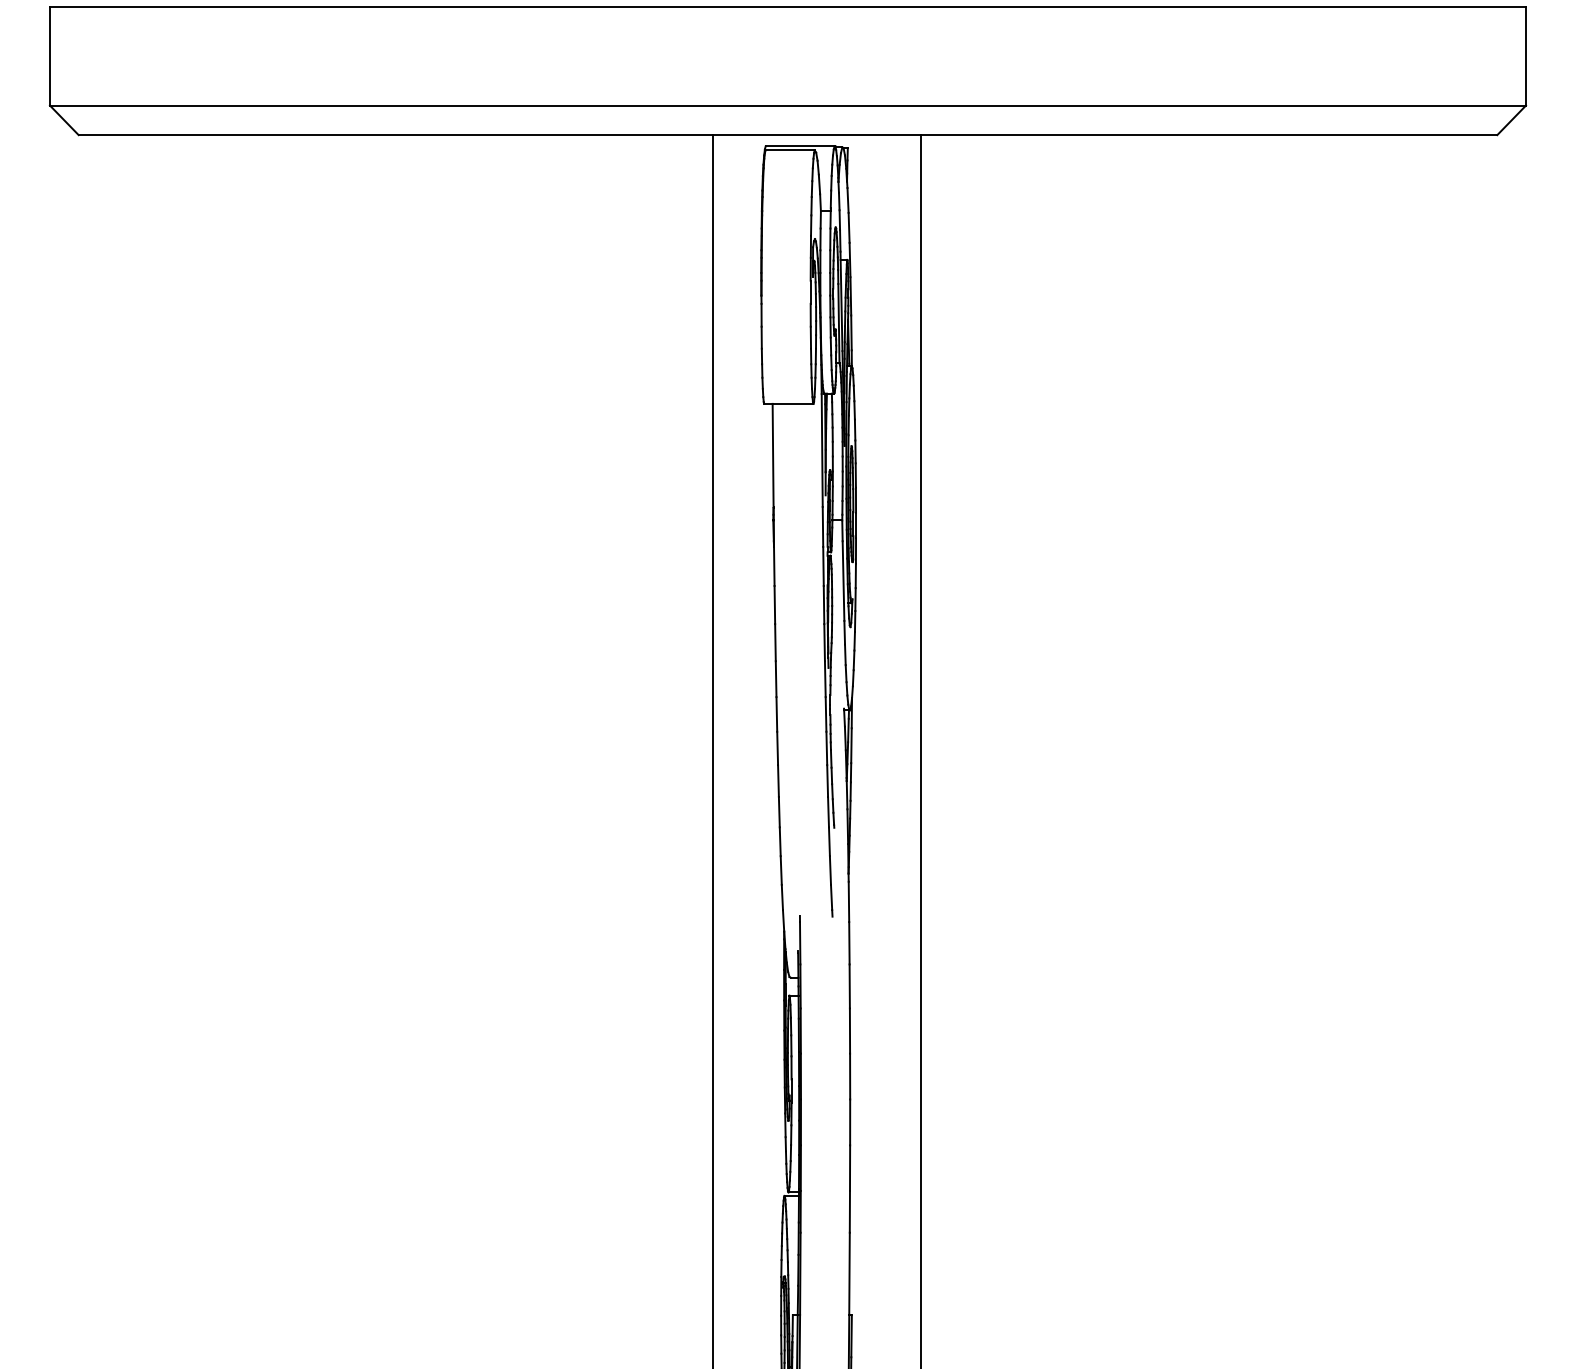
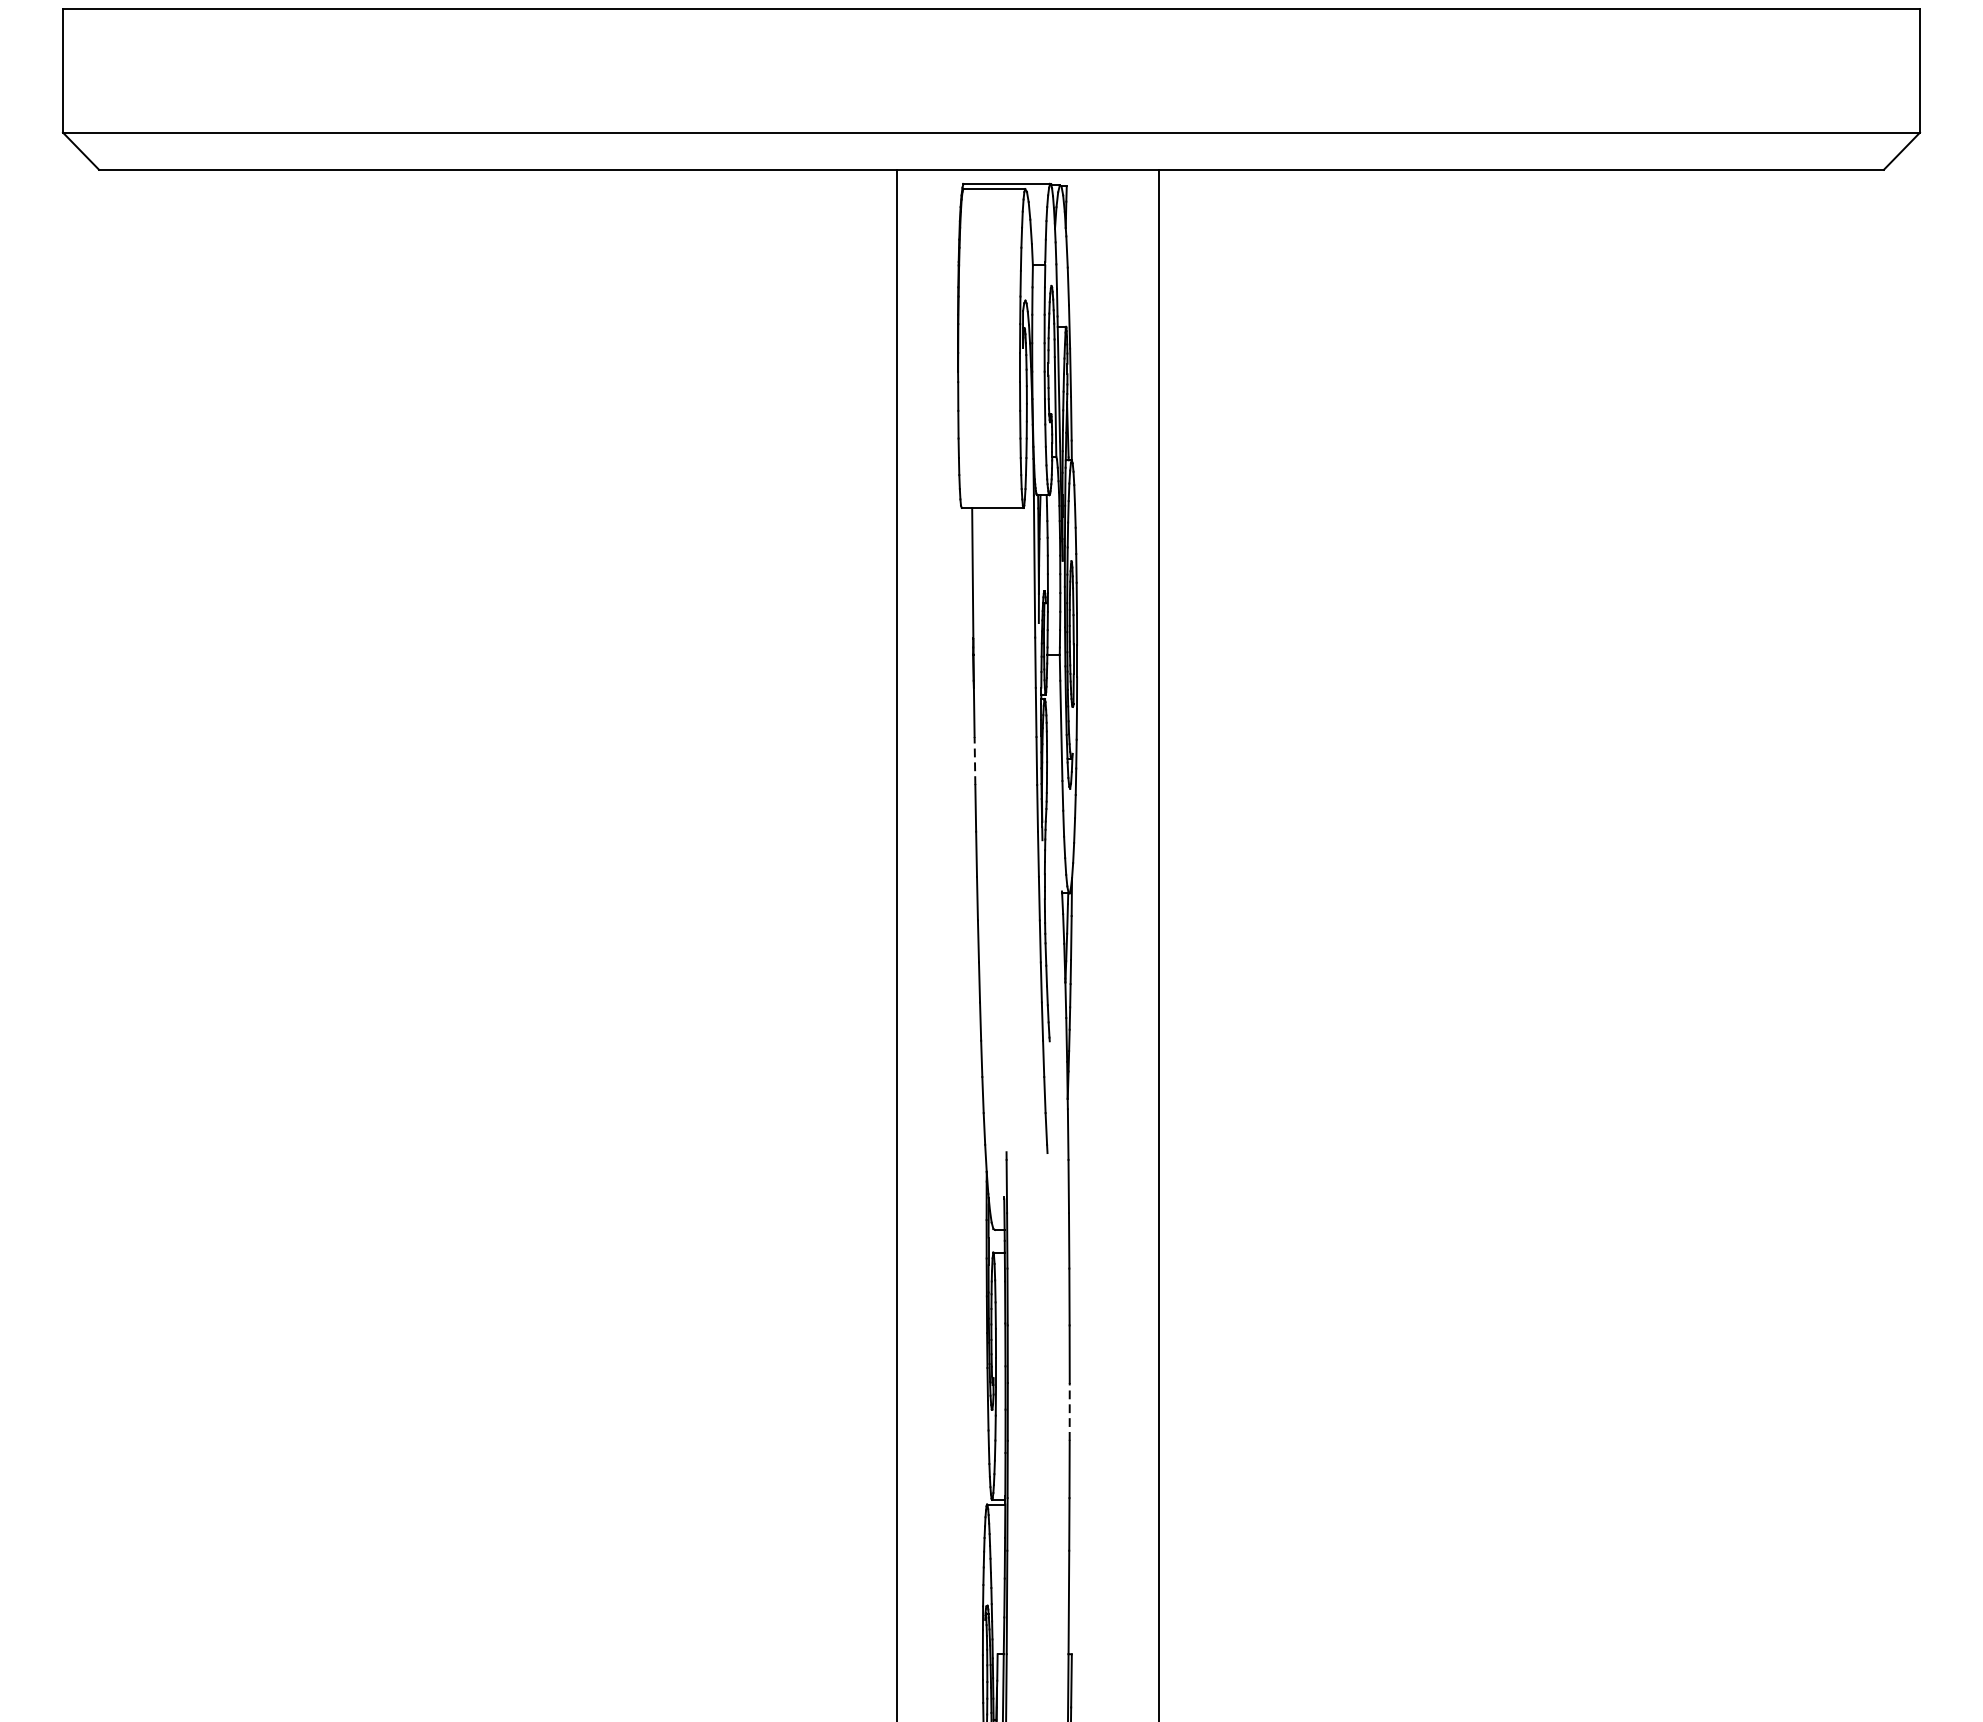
line: (774, 604) -> (974, 760), solid -> dashed
line: (850, 1122) -> (1070, 1412), solid -> dashed

